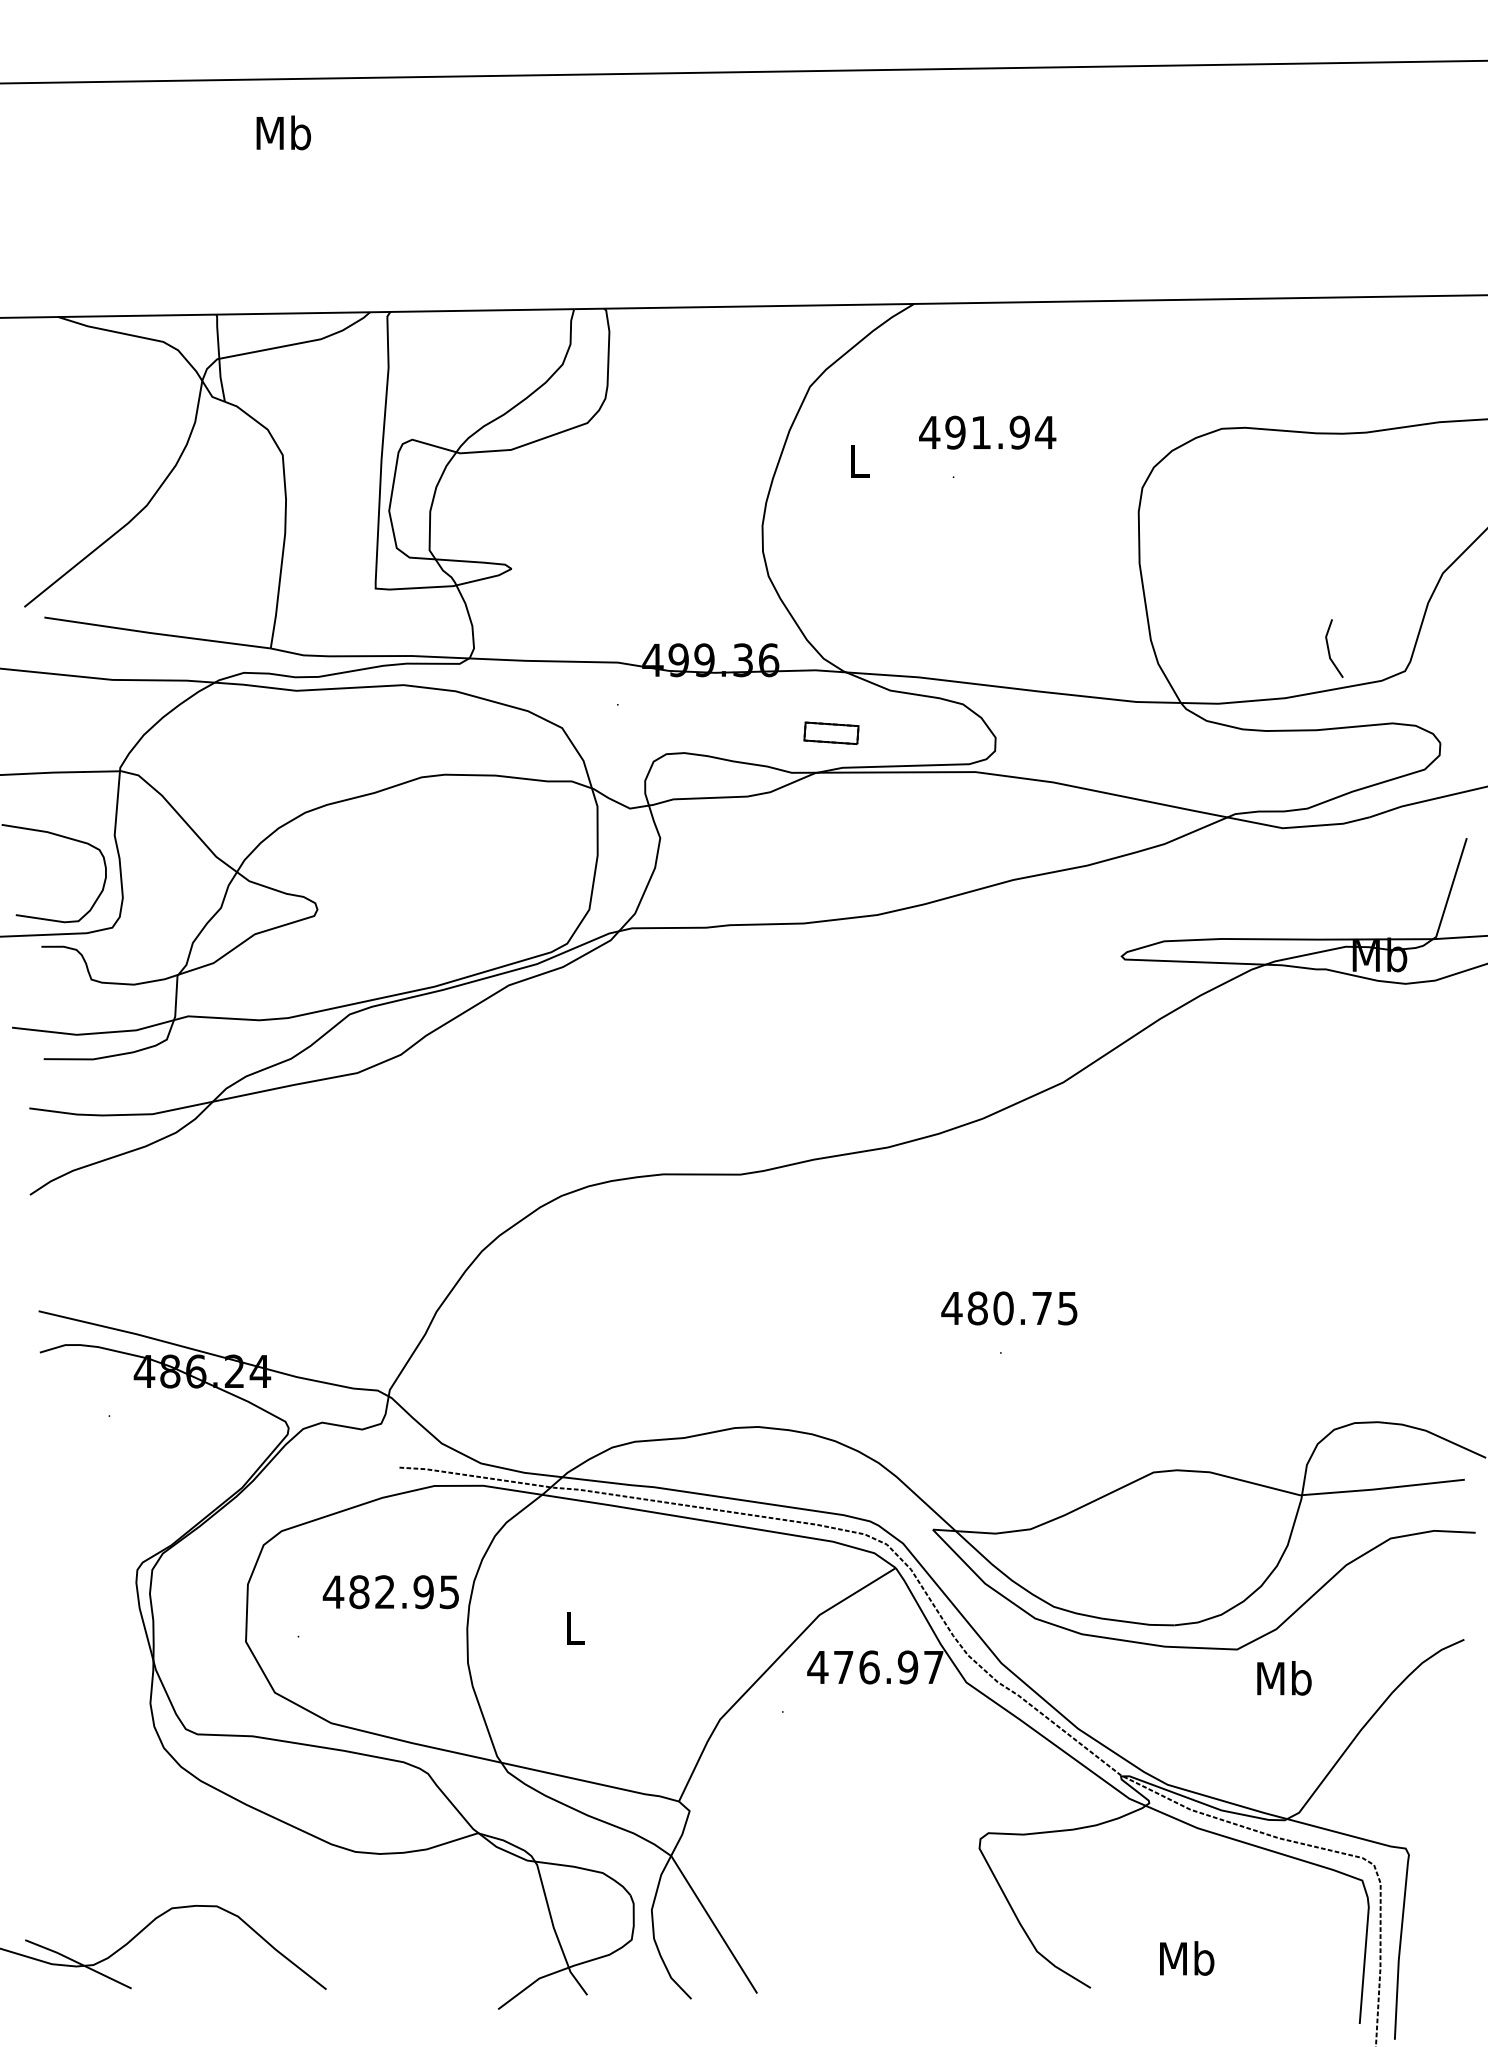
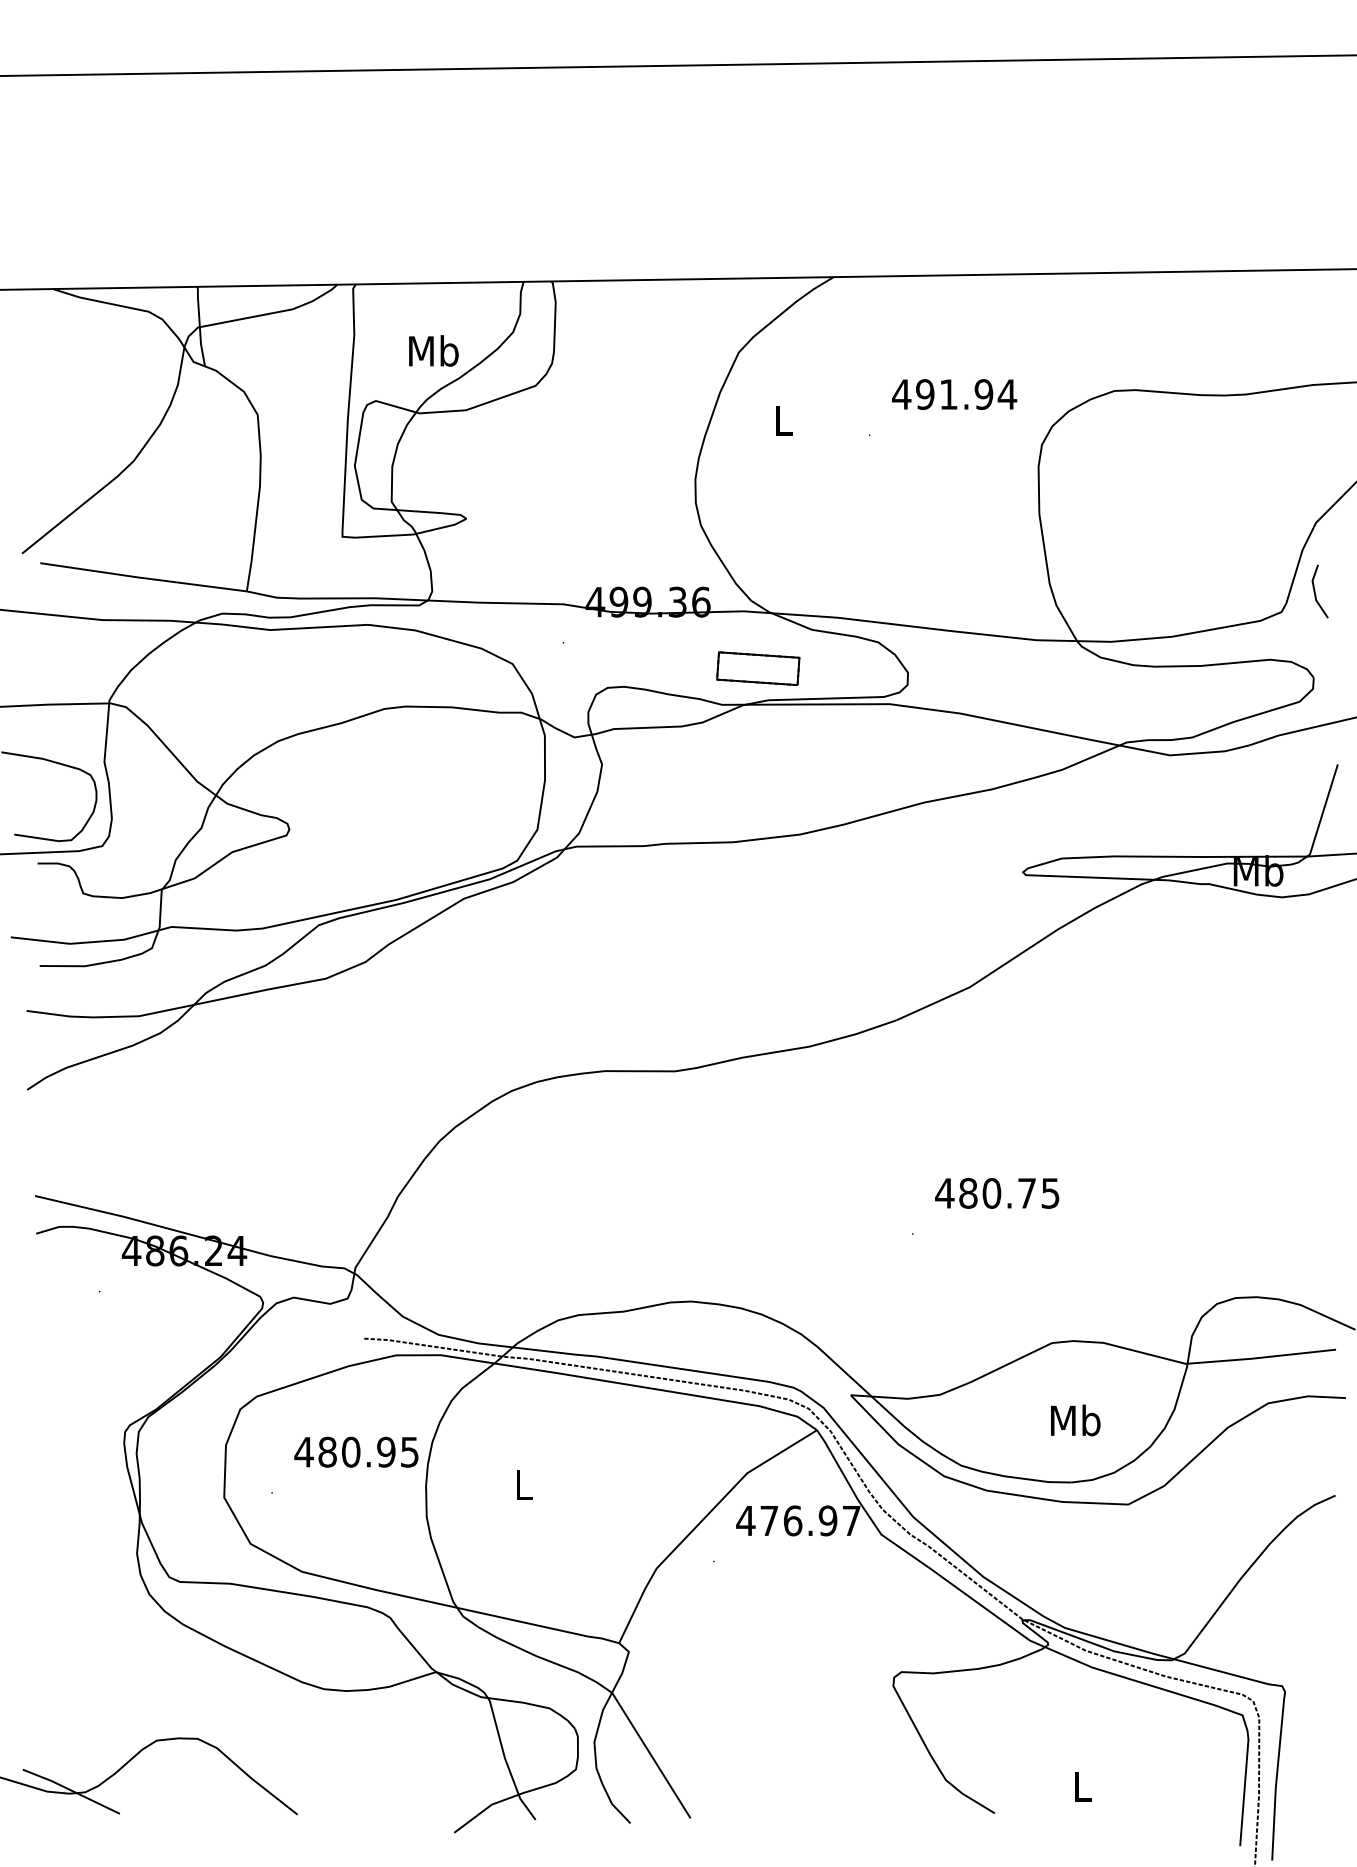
text: (283, 132) -> (433, 350), moved
text: (987, 432) -> (954, 394), moved
line: (1329, 648) -> (1315, 591), moved
part: (831, 733) -> (758, 668), size x1.67
text: (1009, 1308) -> (997, 1193), moved
text: (385, 1592) -> (351, 1452), 482.95 -> 480.95
text: (1284, 1678) -> (1075, 1420), moved
text: (1187, 1958) -> (1083, 1786), Mb -> L

